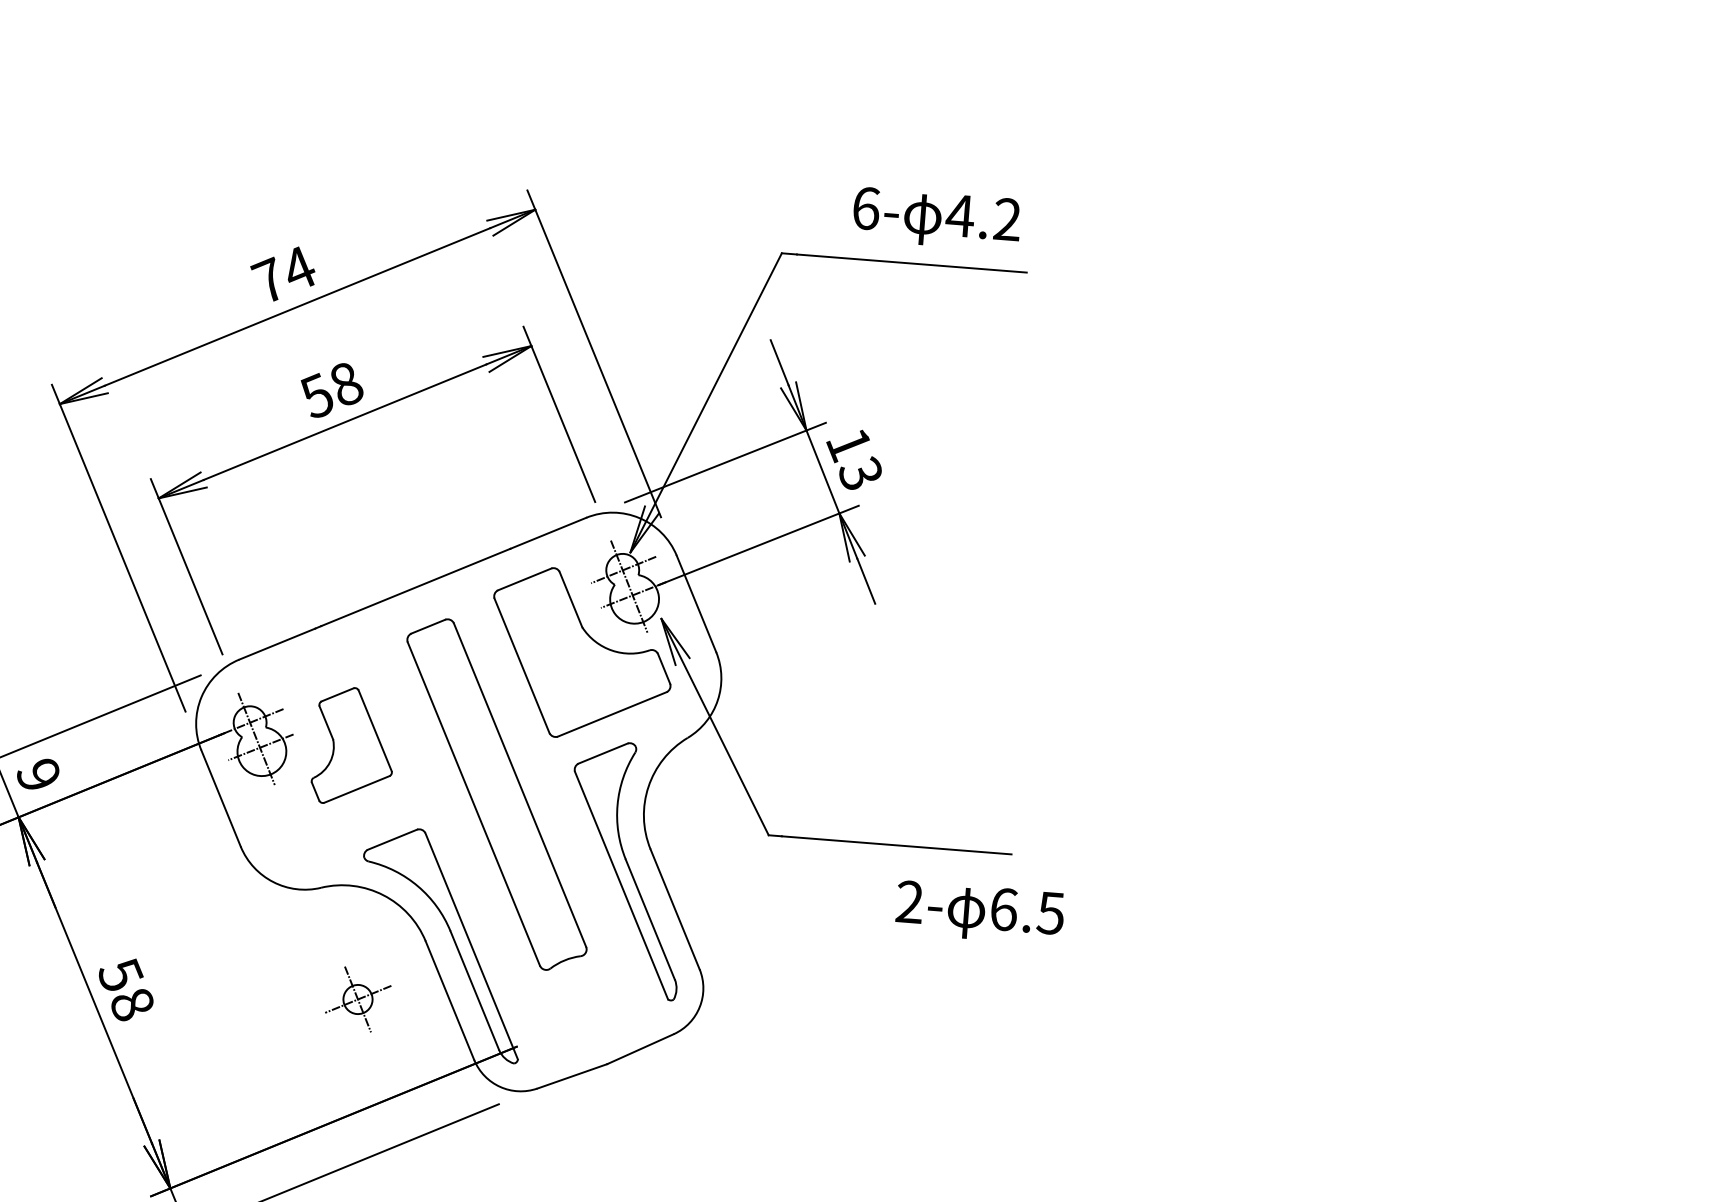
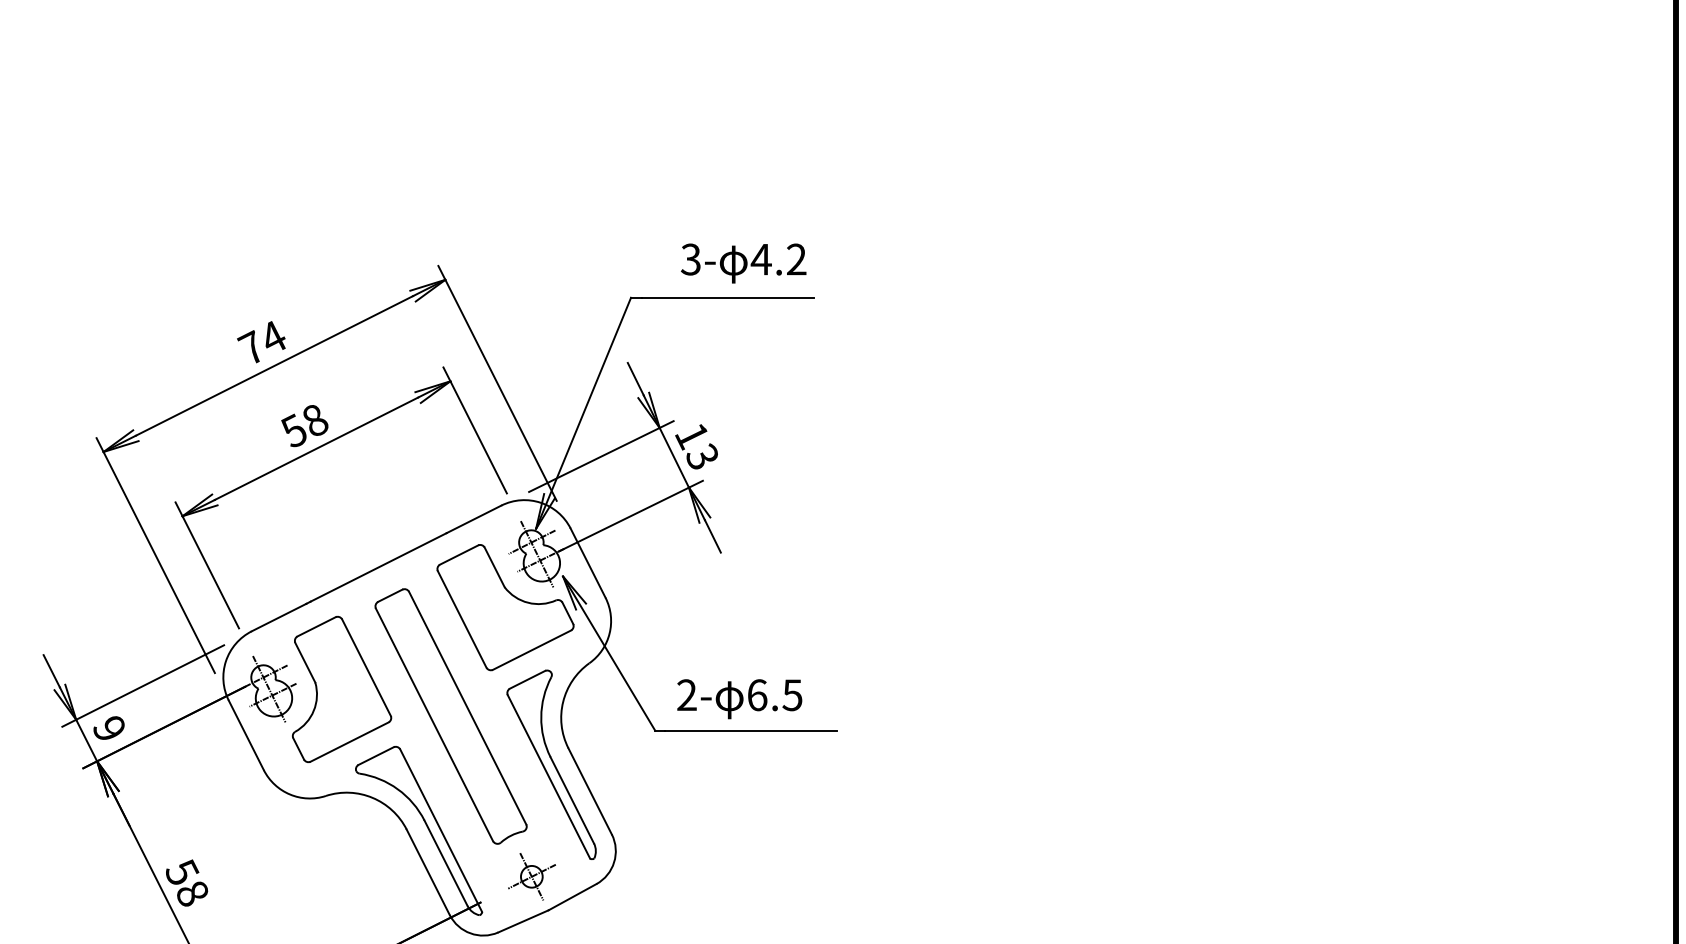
text: (865, 208) -> (690, 259), 6- -> 3-
part: (354, 745) -> (342, 688), size x1.67
text: (979, 913) -> (739, 699), moved
part: (357, 999) -> (531, 876), moved

